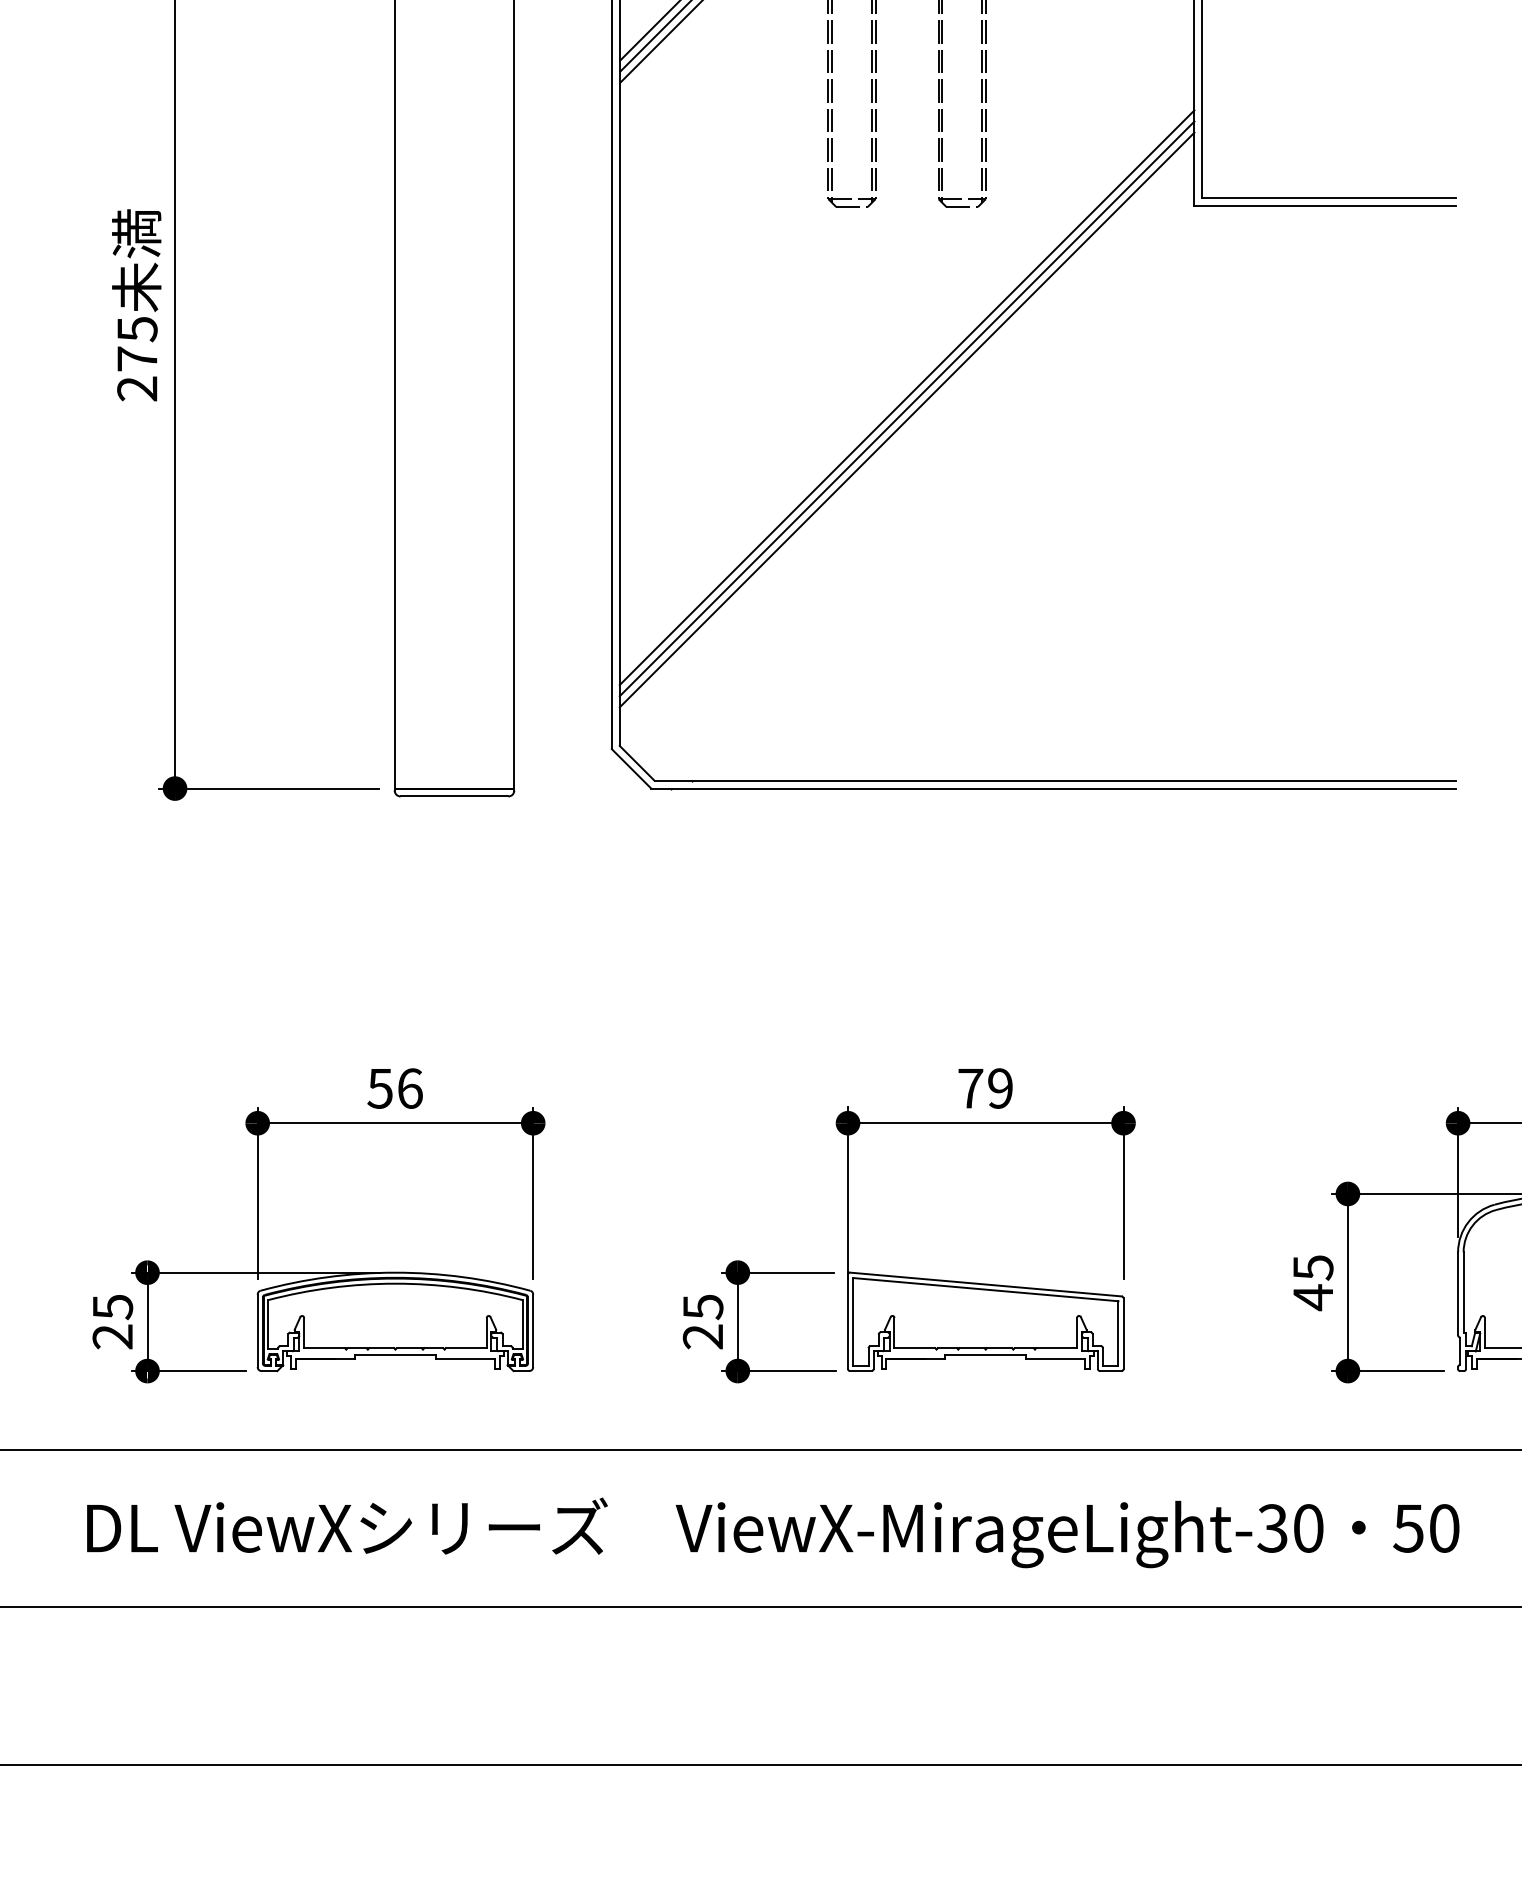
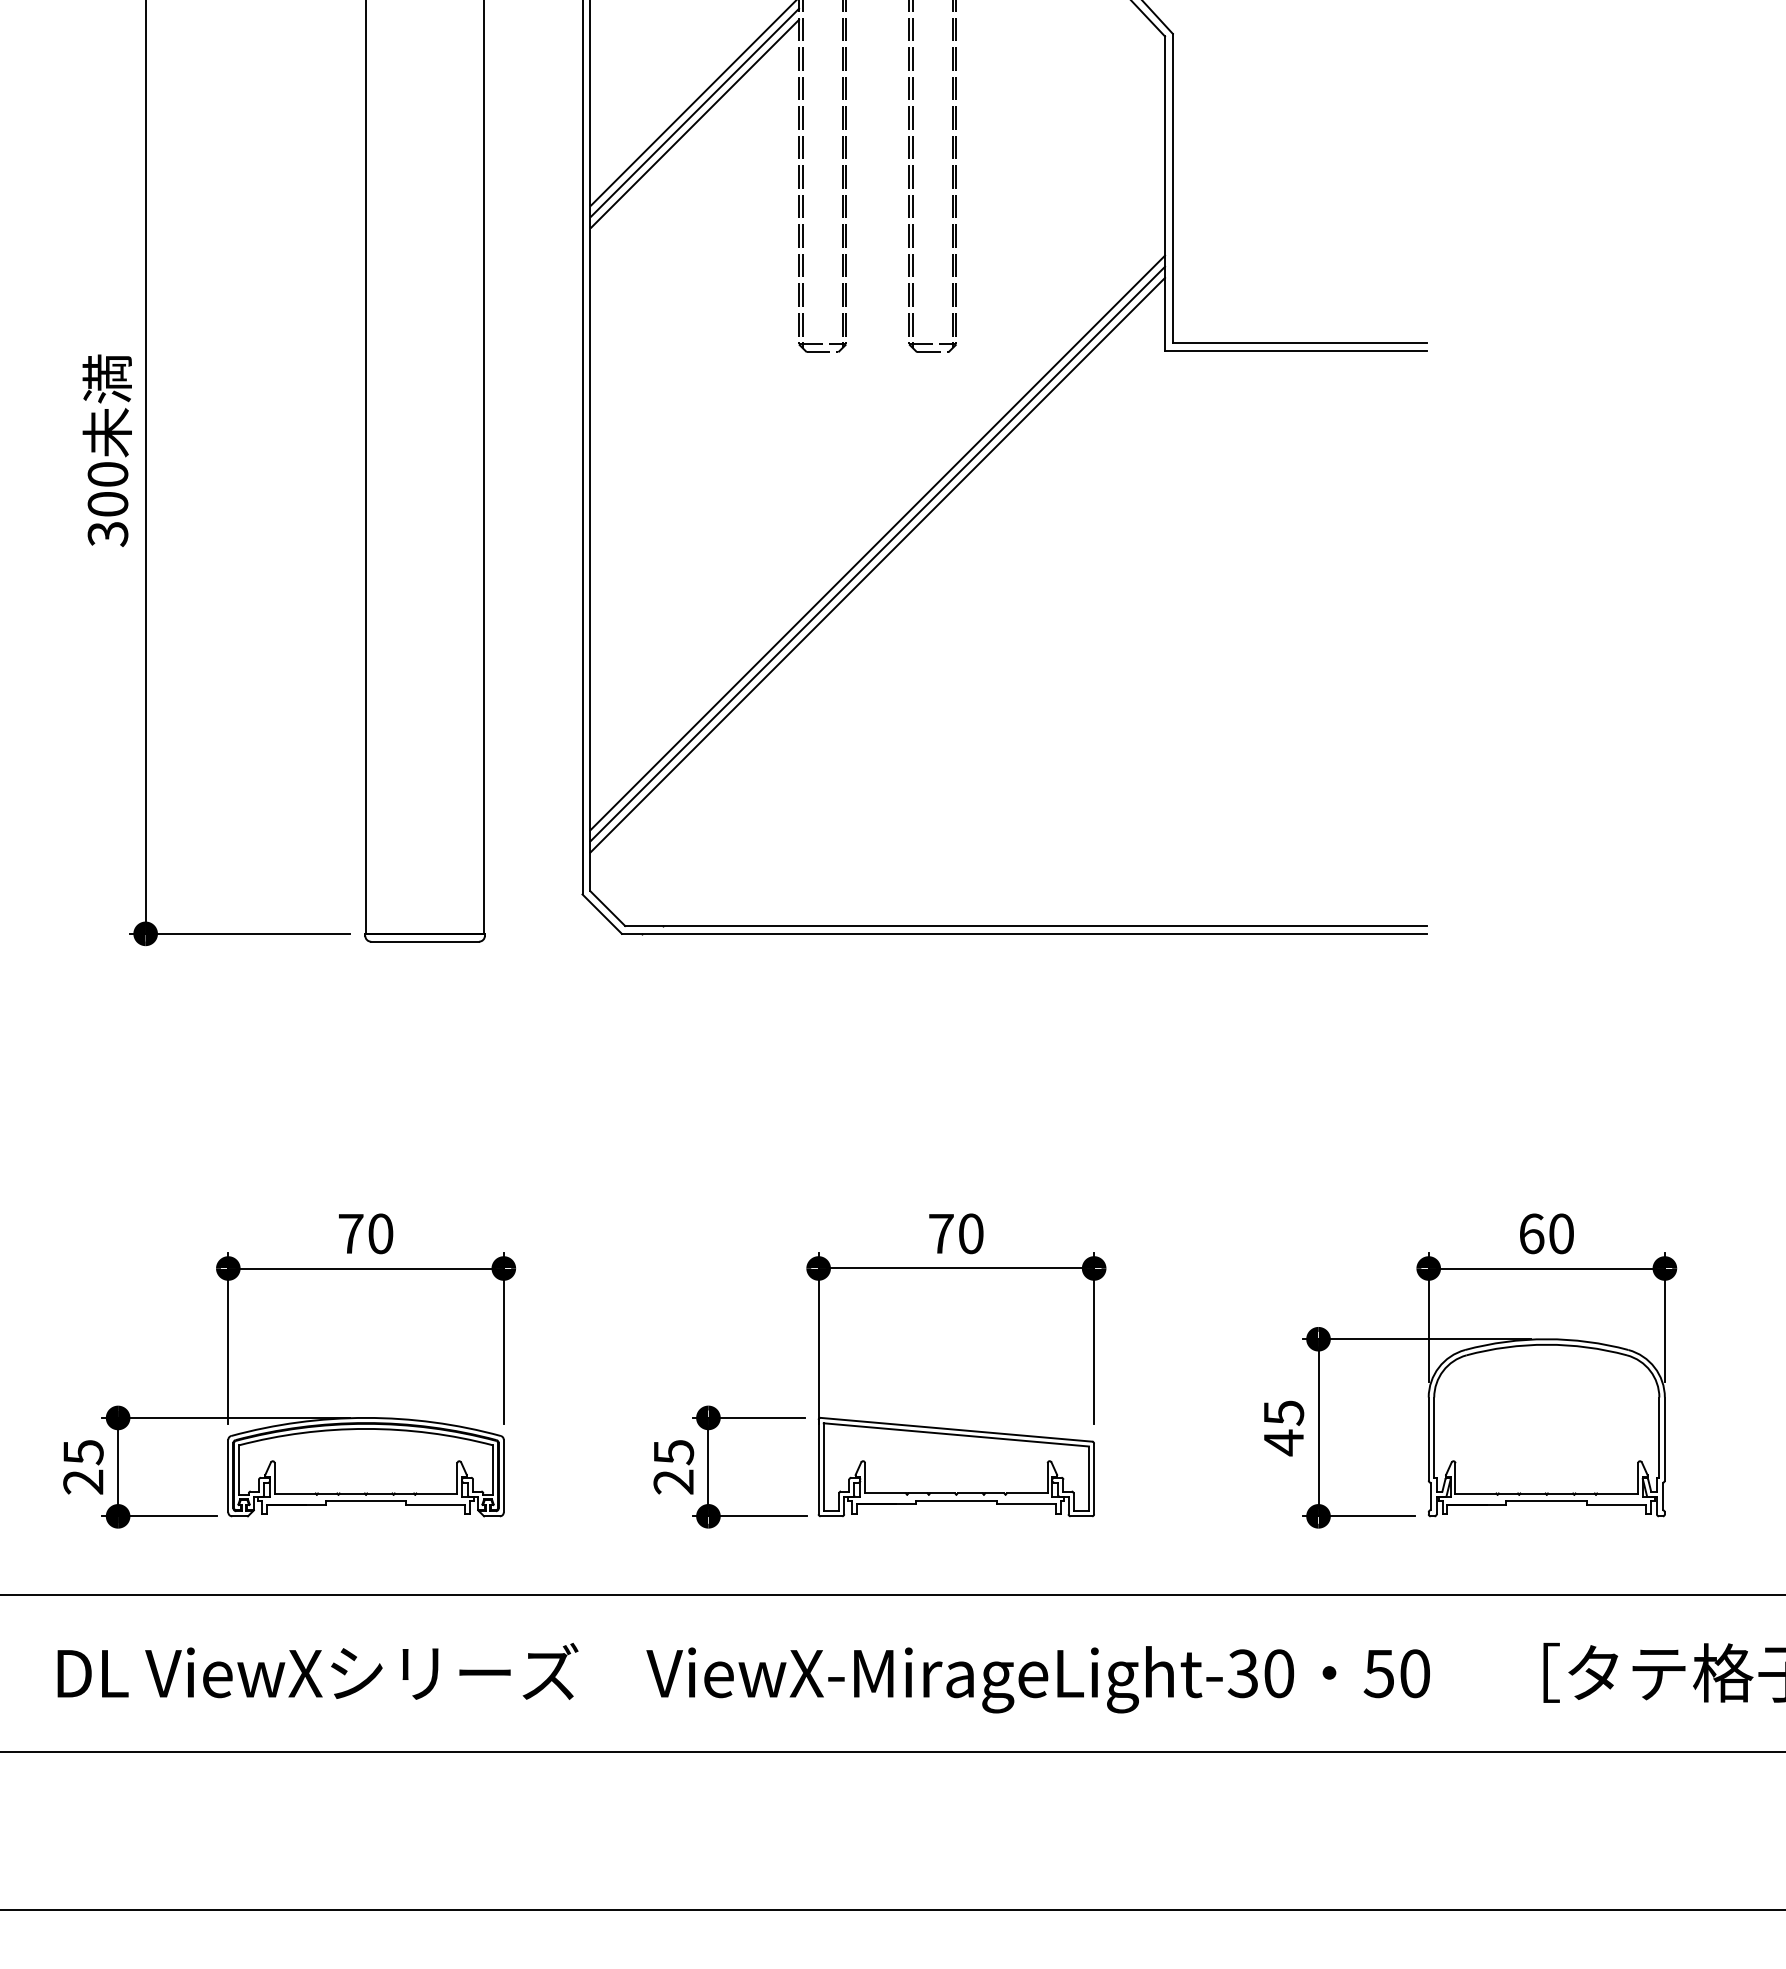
text: (136, 359) -> (107, 504), 275 -> 300
text: (394, 1088) -> (365, 1233), 56 -> 70
text: (999, 1088) -> (970, 1233), 79 -> 70

